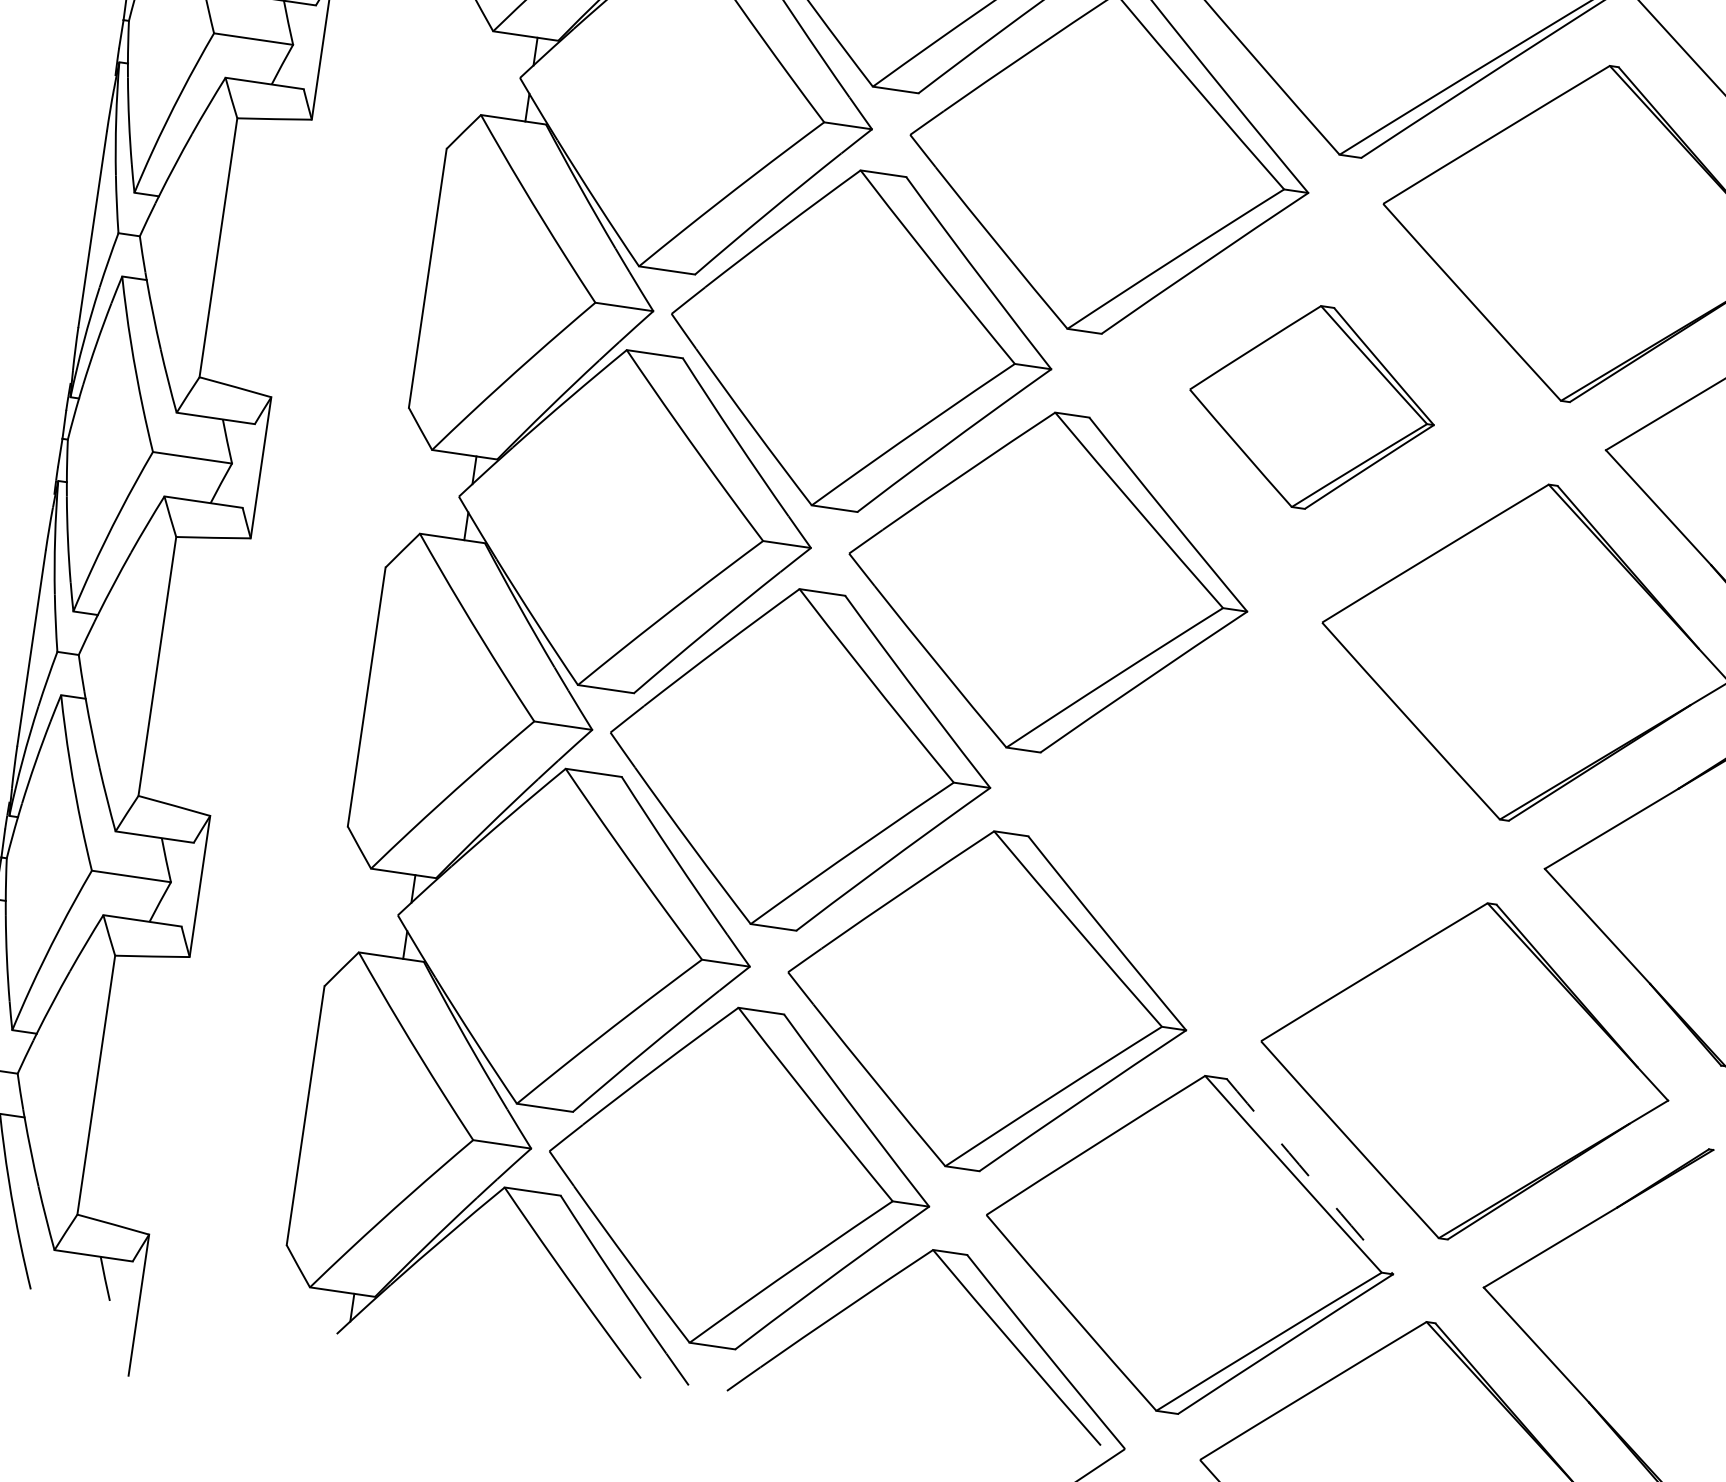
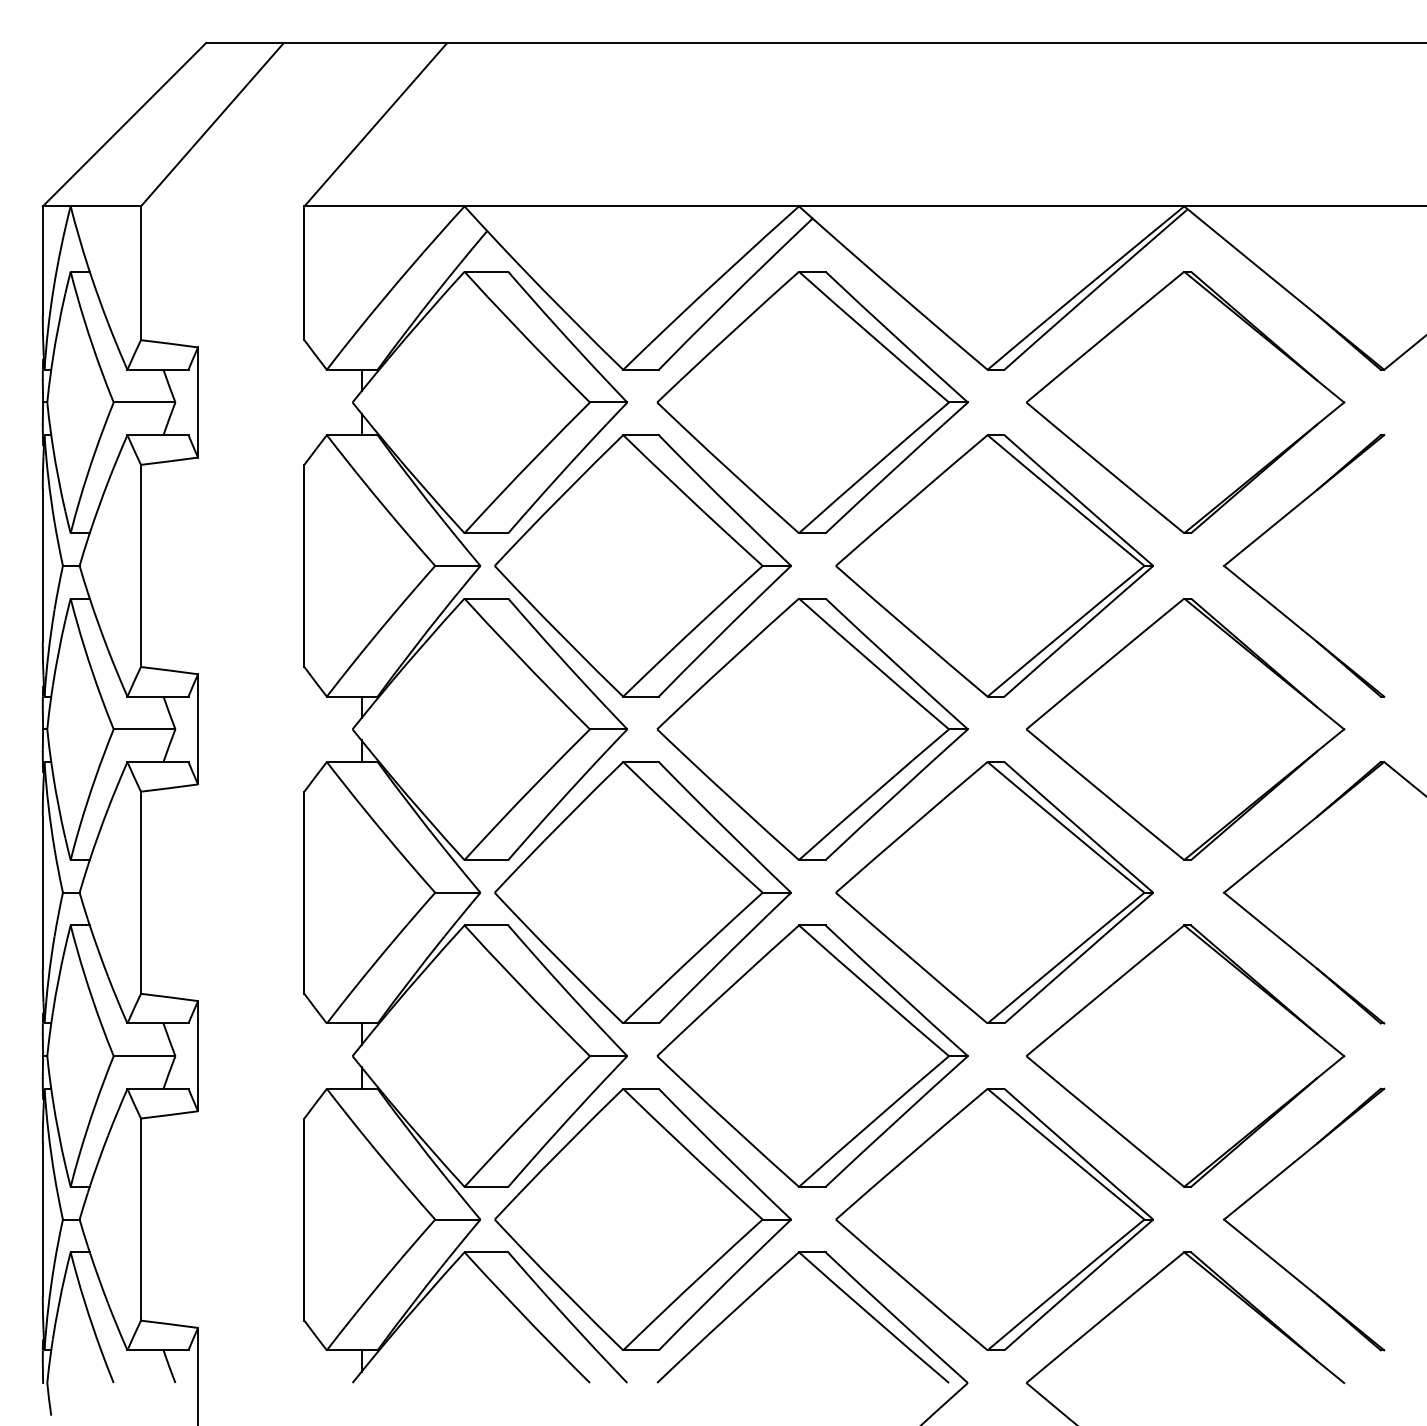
part: (1311, 406) -> (994, 565), size x1.67
part: (1250, 825) -> (994, 892), added
arc: (1309, 1176) -> (1078, 1154), dashed -> solid

